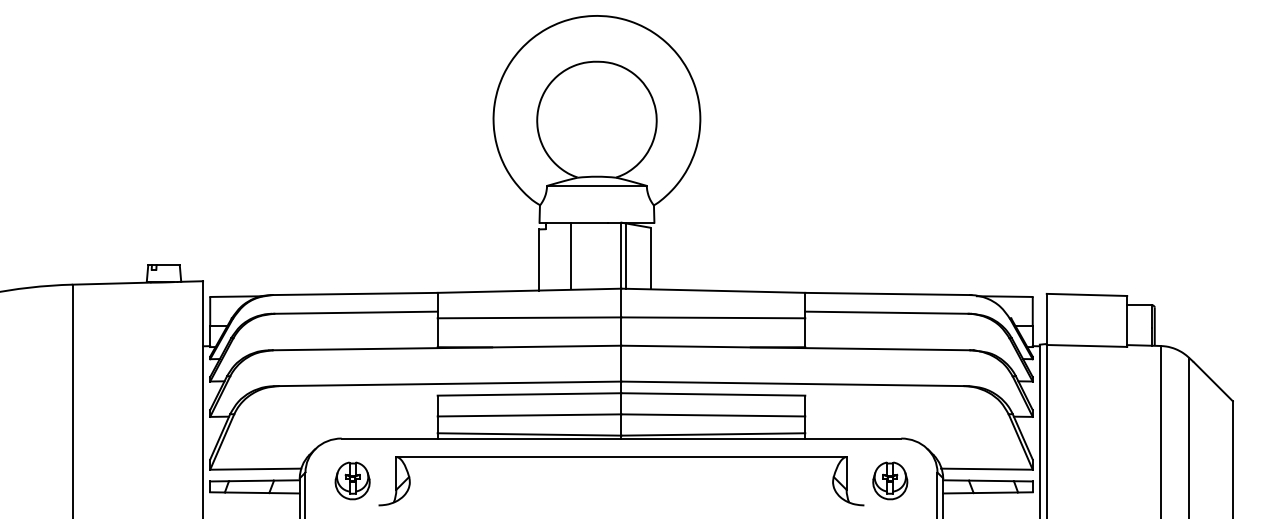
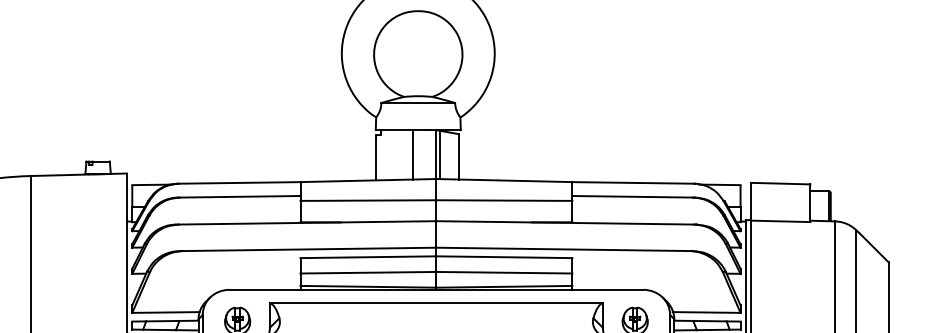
line: (571, 255) -> (412, 154), moved

